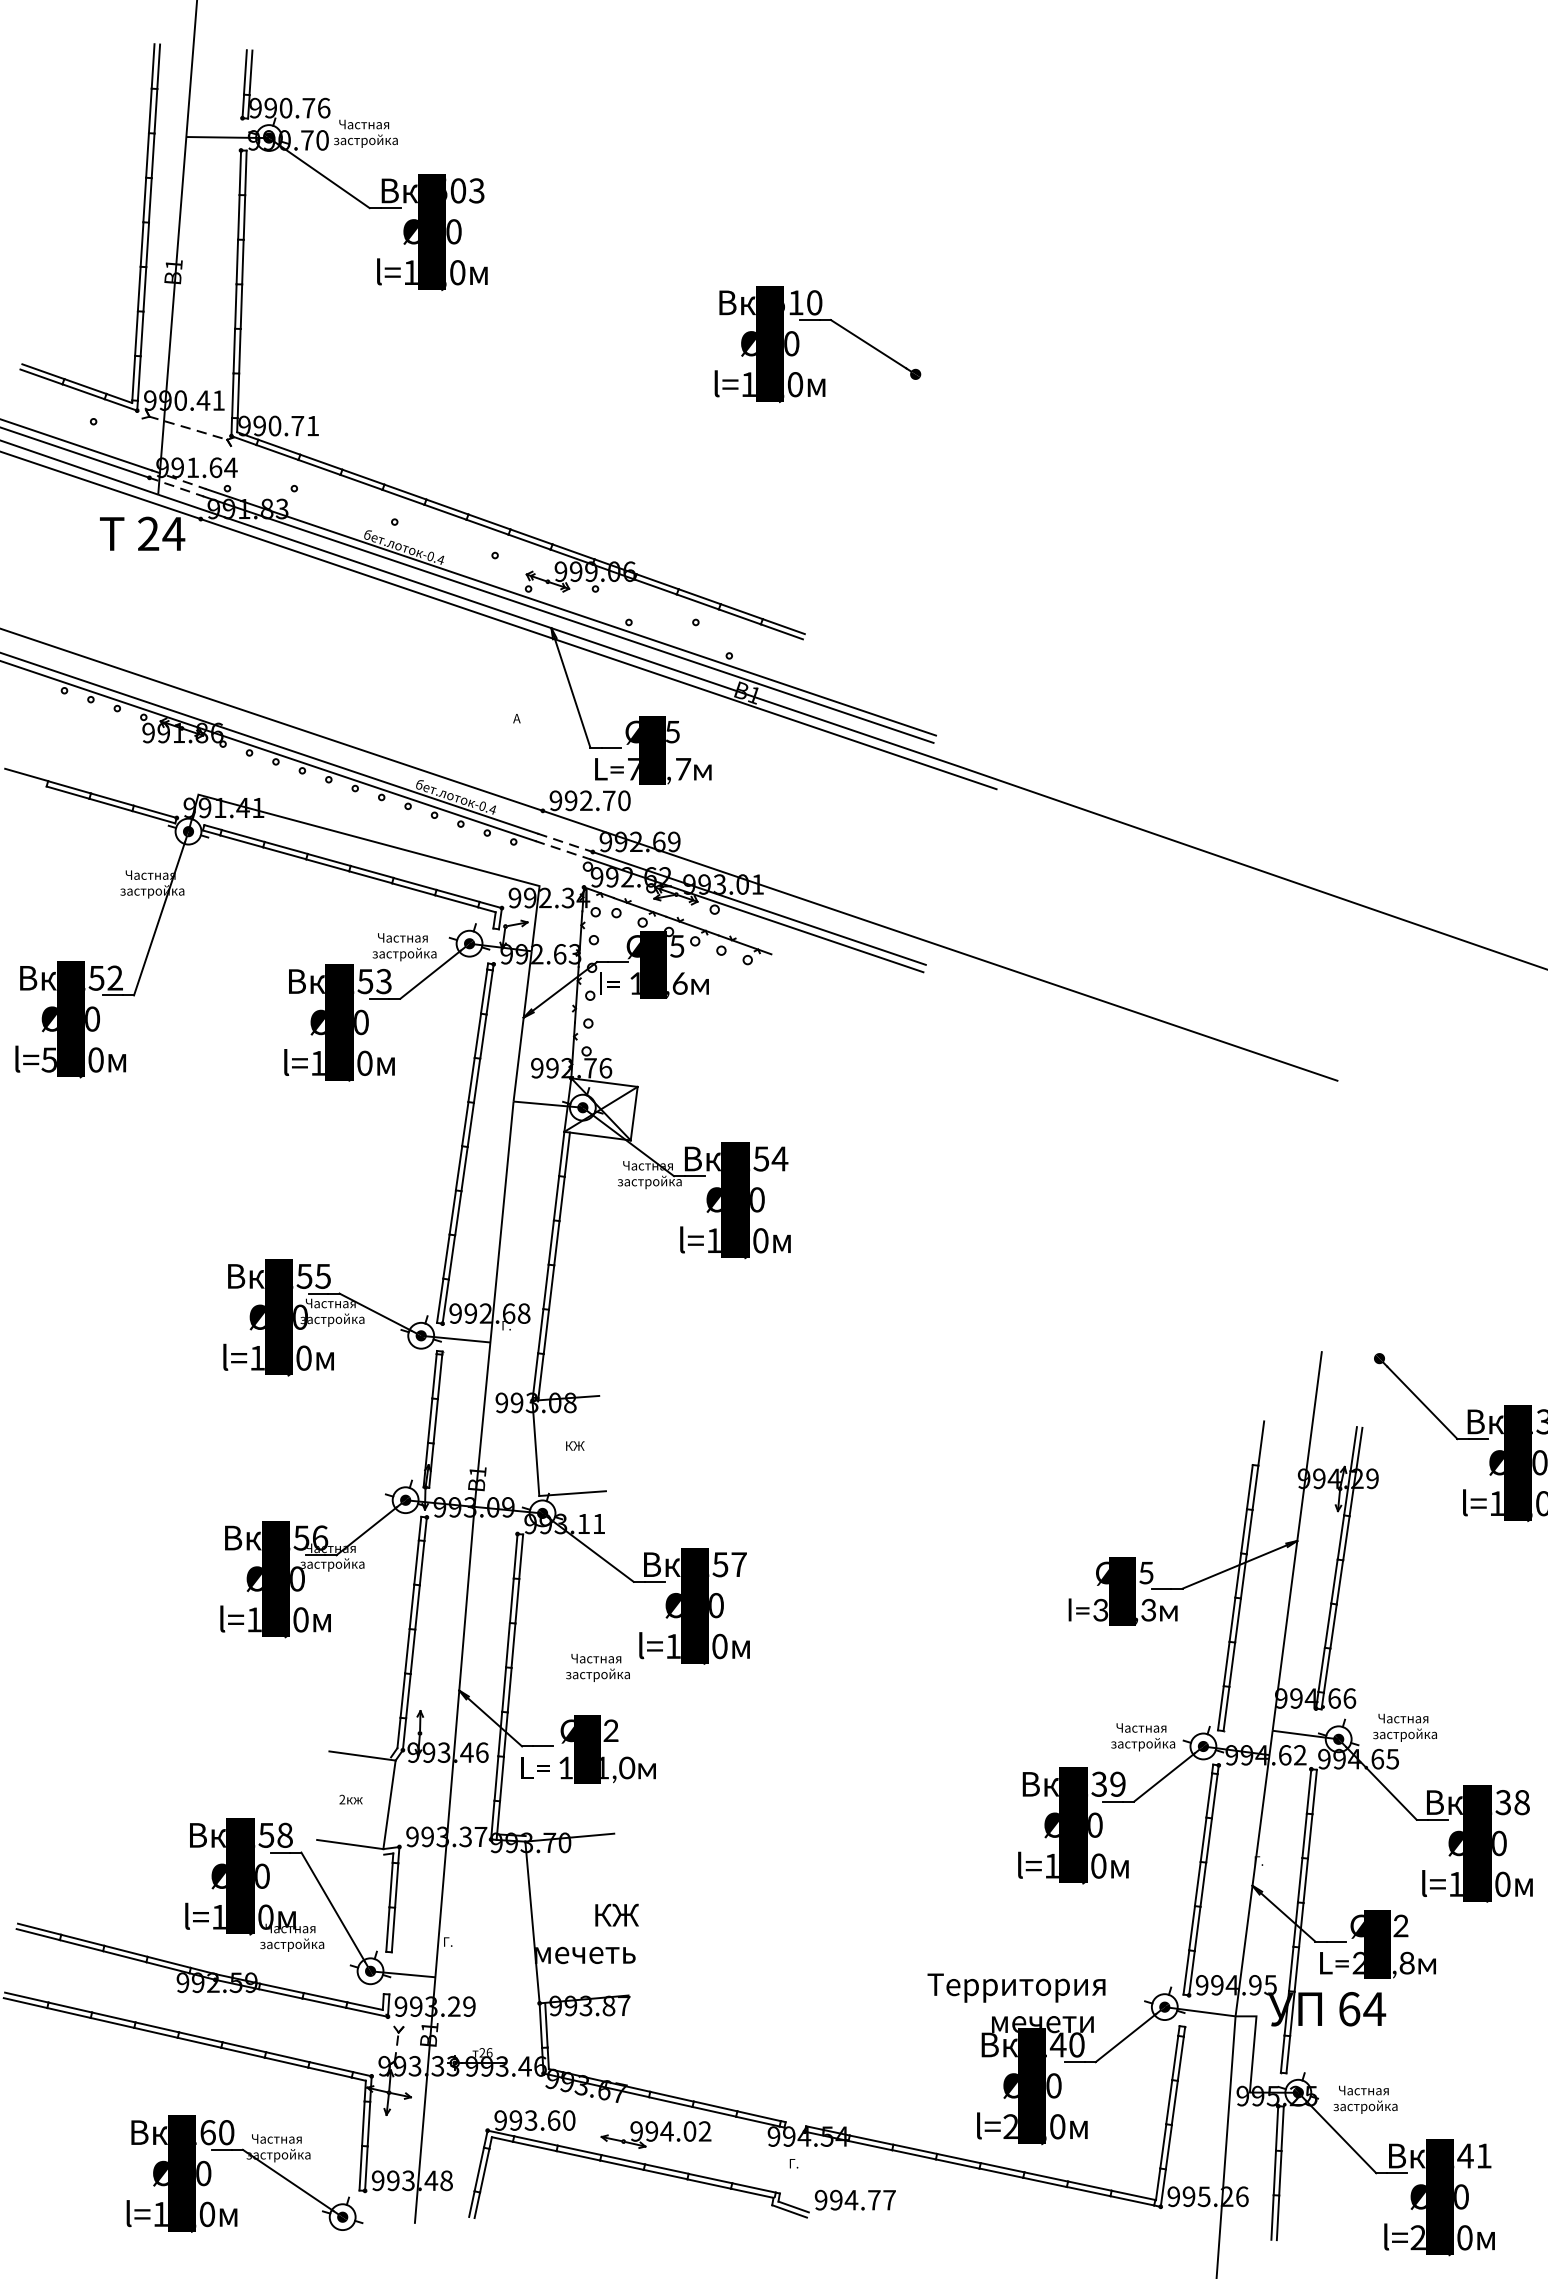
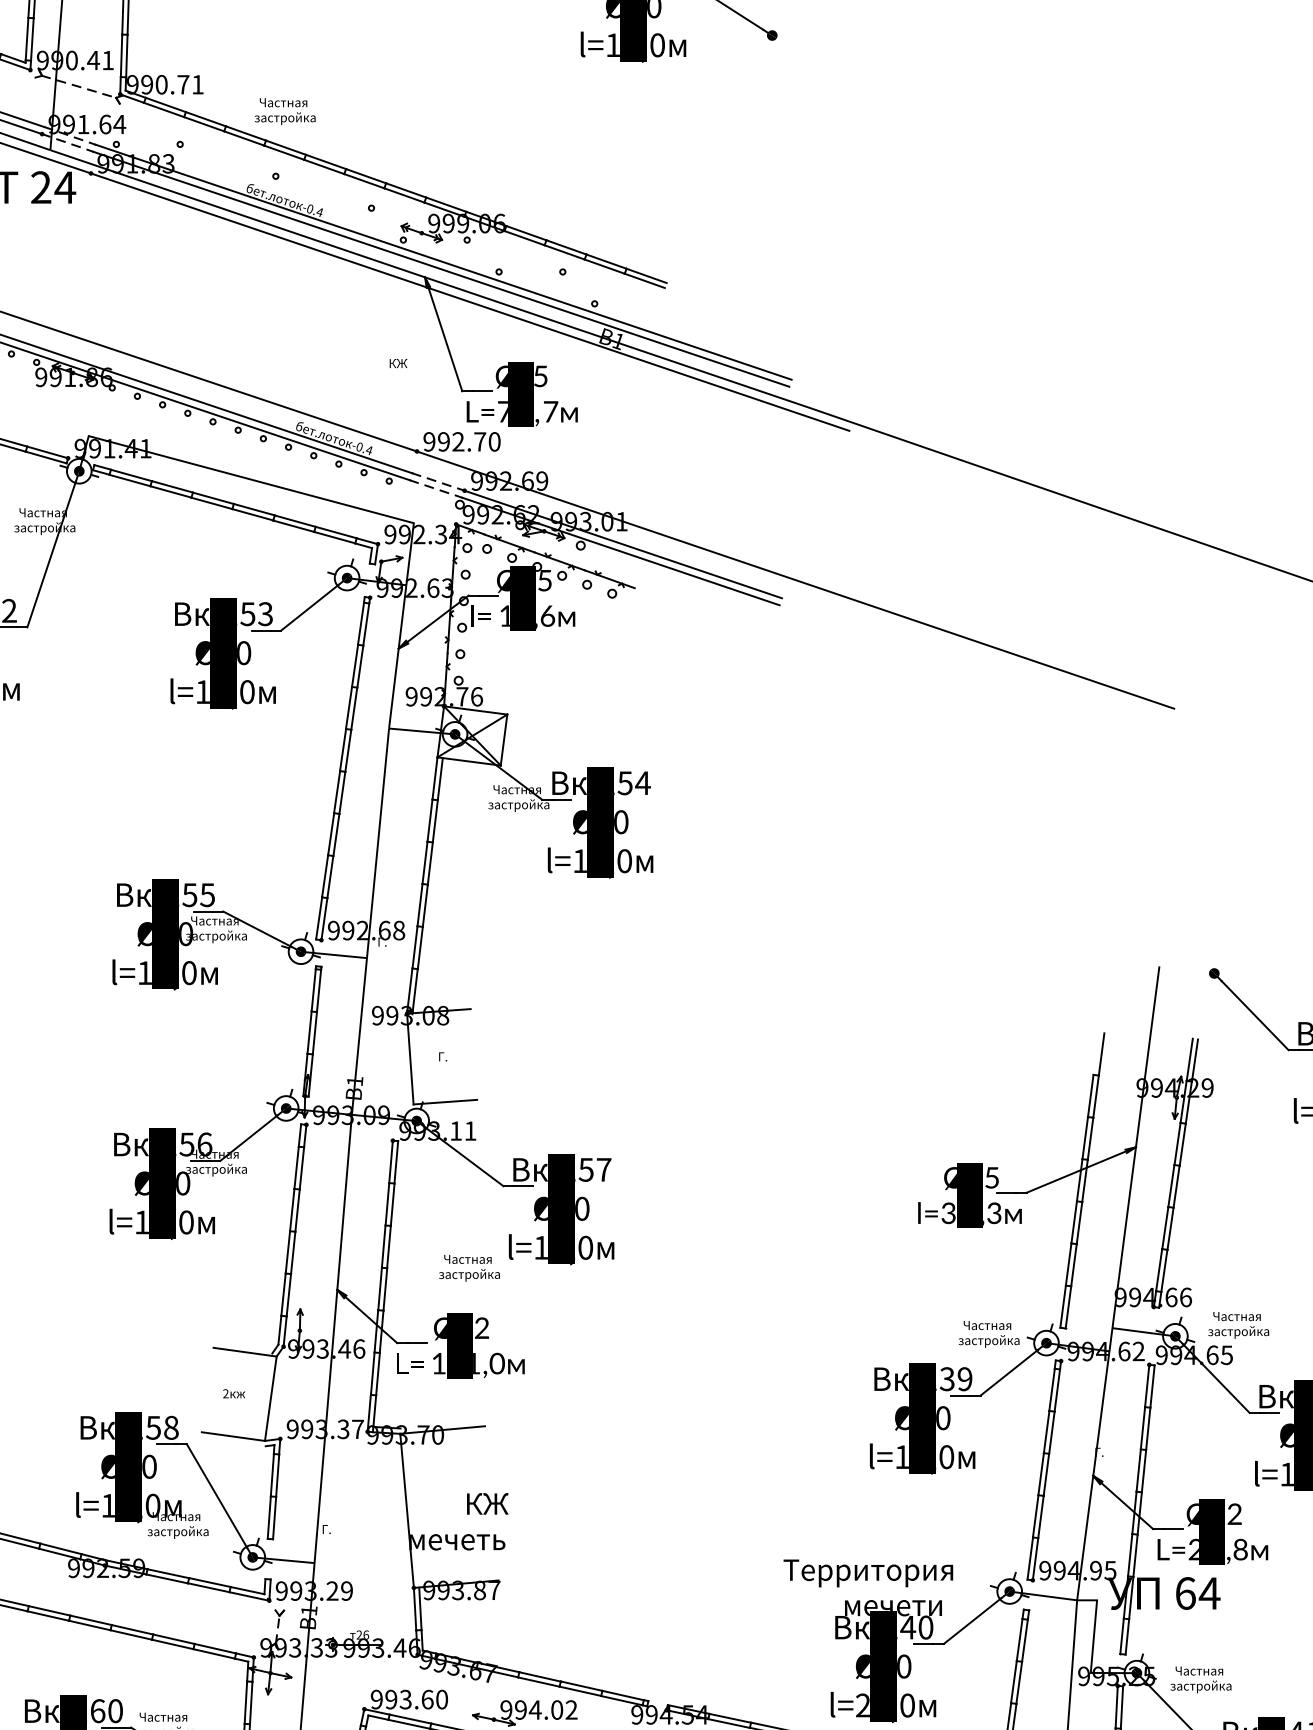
text: (522, 718) -> (397, 363), А -> КЖ
text: (404, 947) -> (285, 111), moved
text: (575, 1445) -> (448, 1056), КЖ -> Г.

